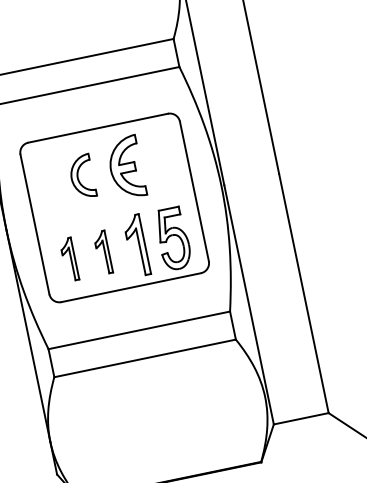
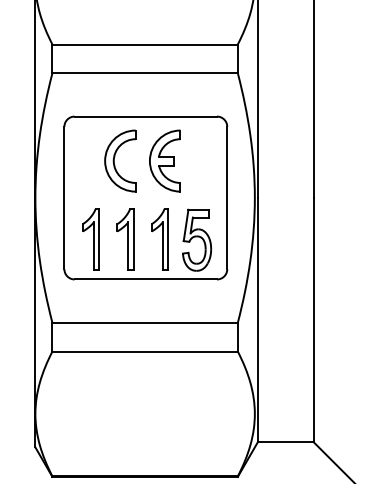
part: (82, 176) -> (120, 160), size x1.43
part: (103, 252) -> (125, 239), size x1.43
part: (68, 259) -> (90, 239), size x1.43

